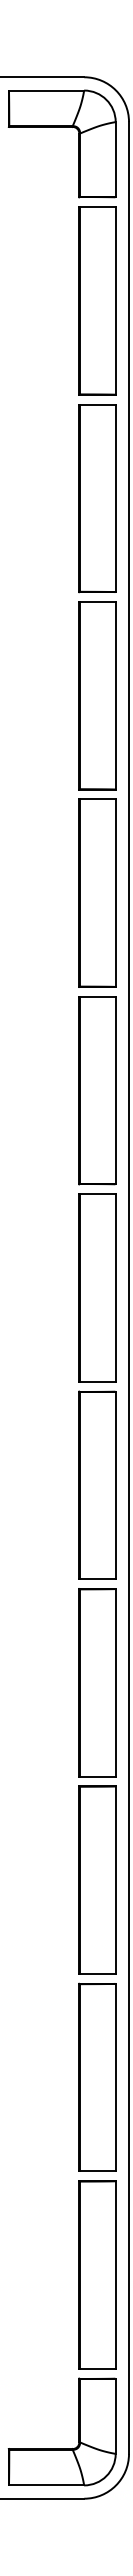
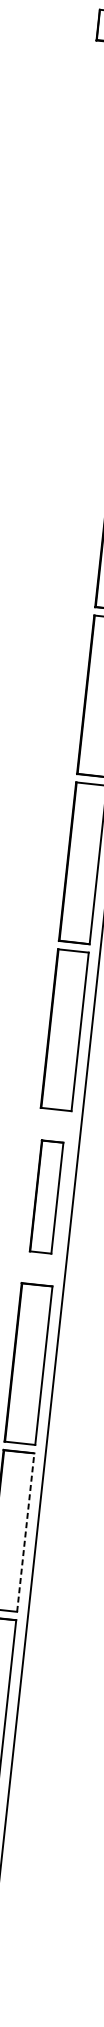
part: (97, 1484) -> (46, 1196), size x0.7
line: (115, 1880) -> (25, 1532), solid -> dashed

